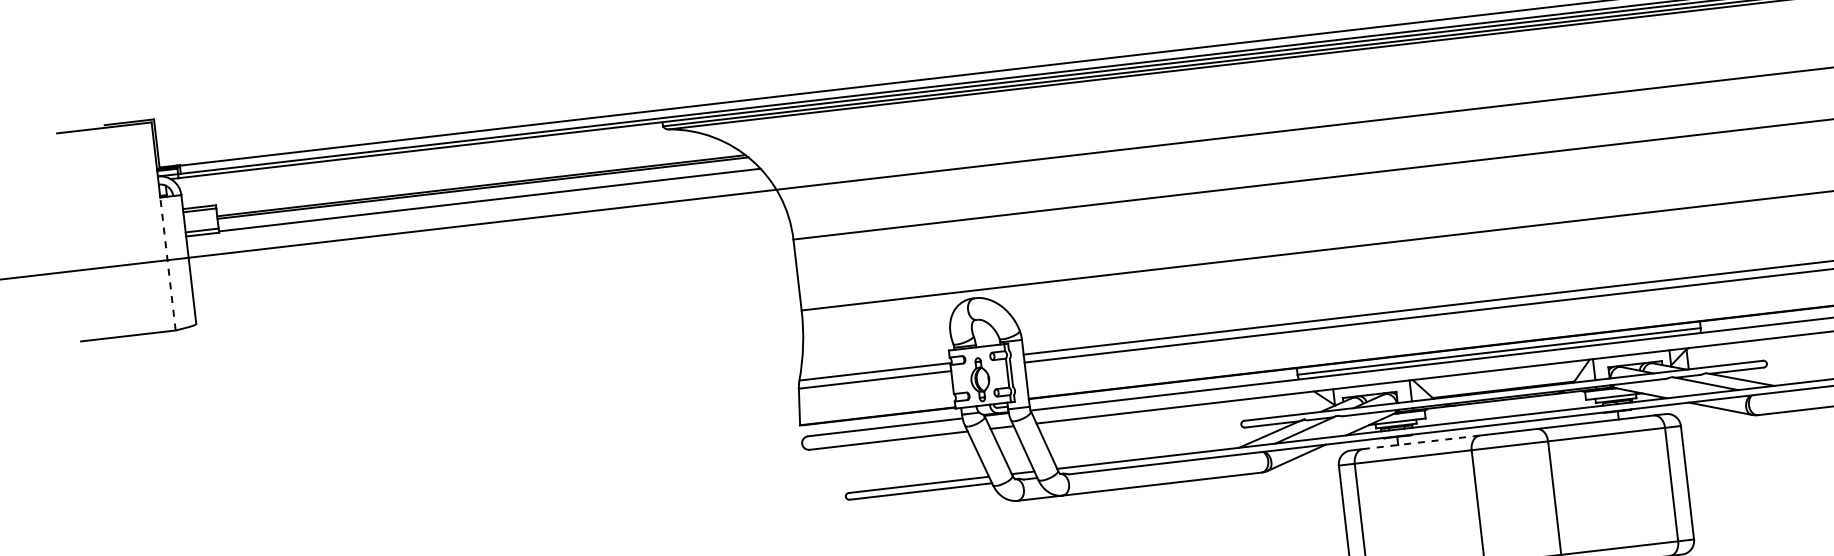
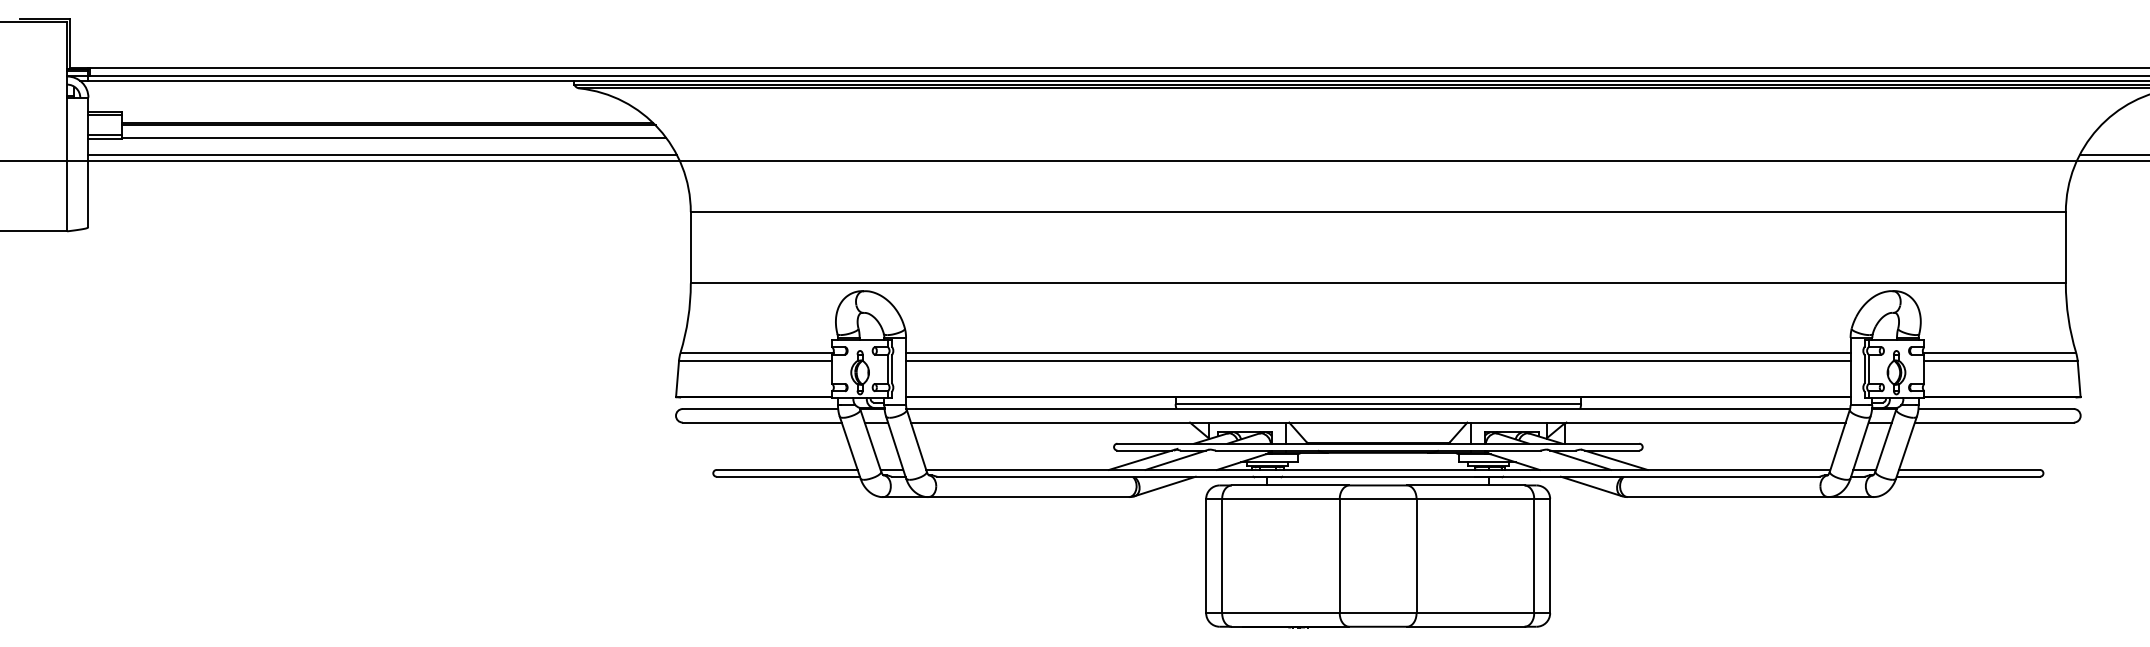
line: (480, 218) -> (382, 155), added
line: (168, 263) -> (67, 164), dashed -> solid
line: (1421, 442) -> (1290, 485), dashed -> solid

